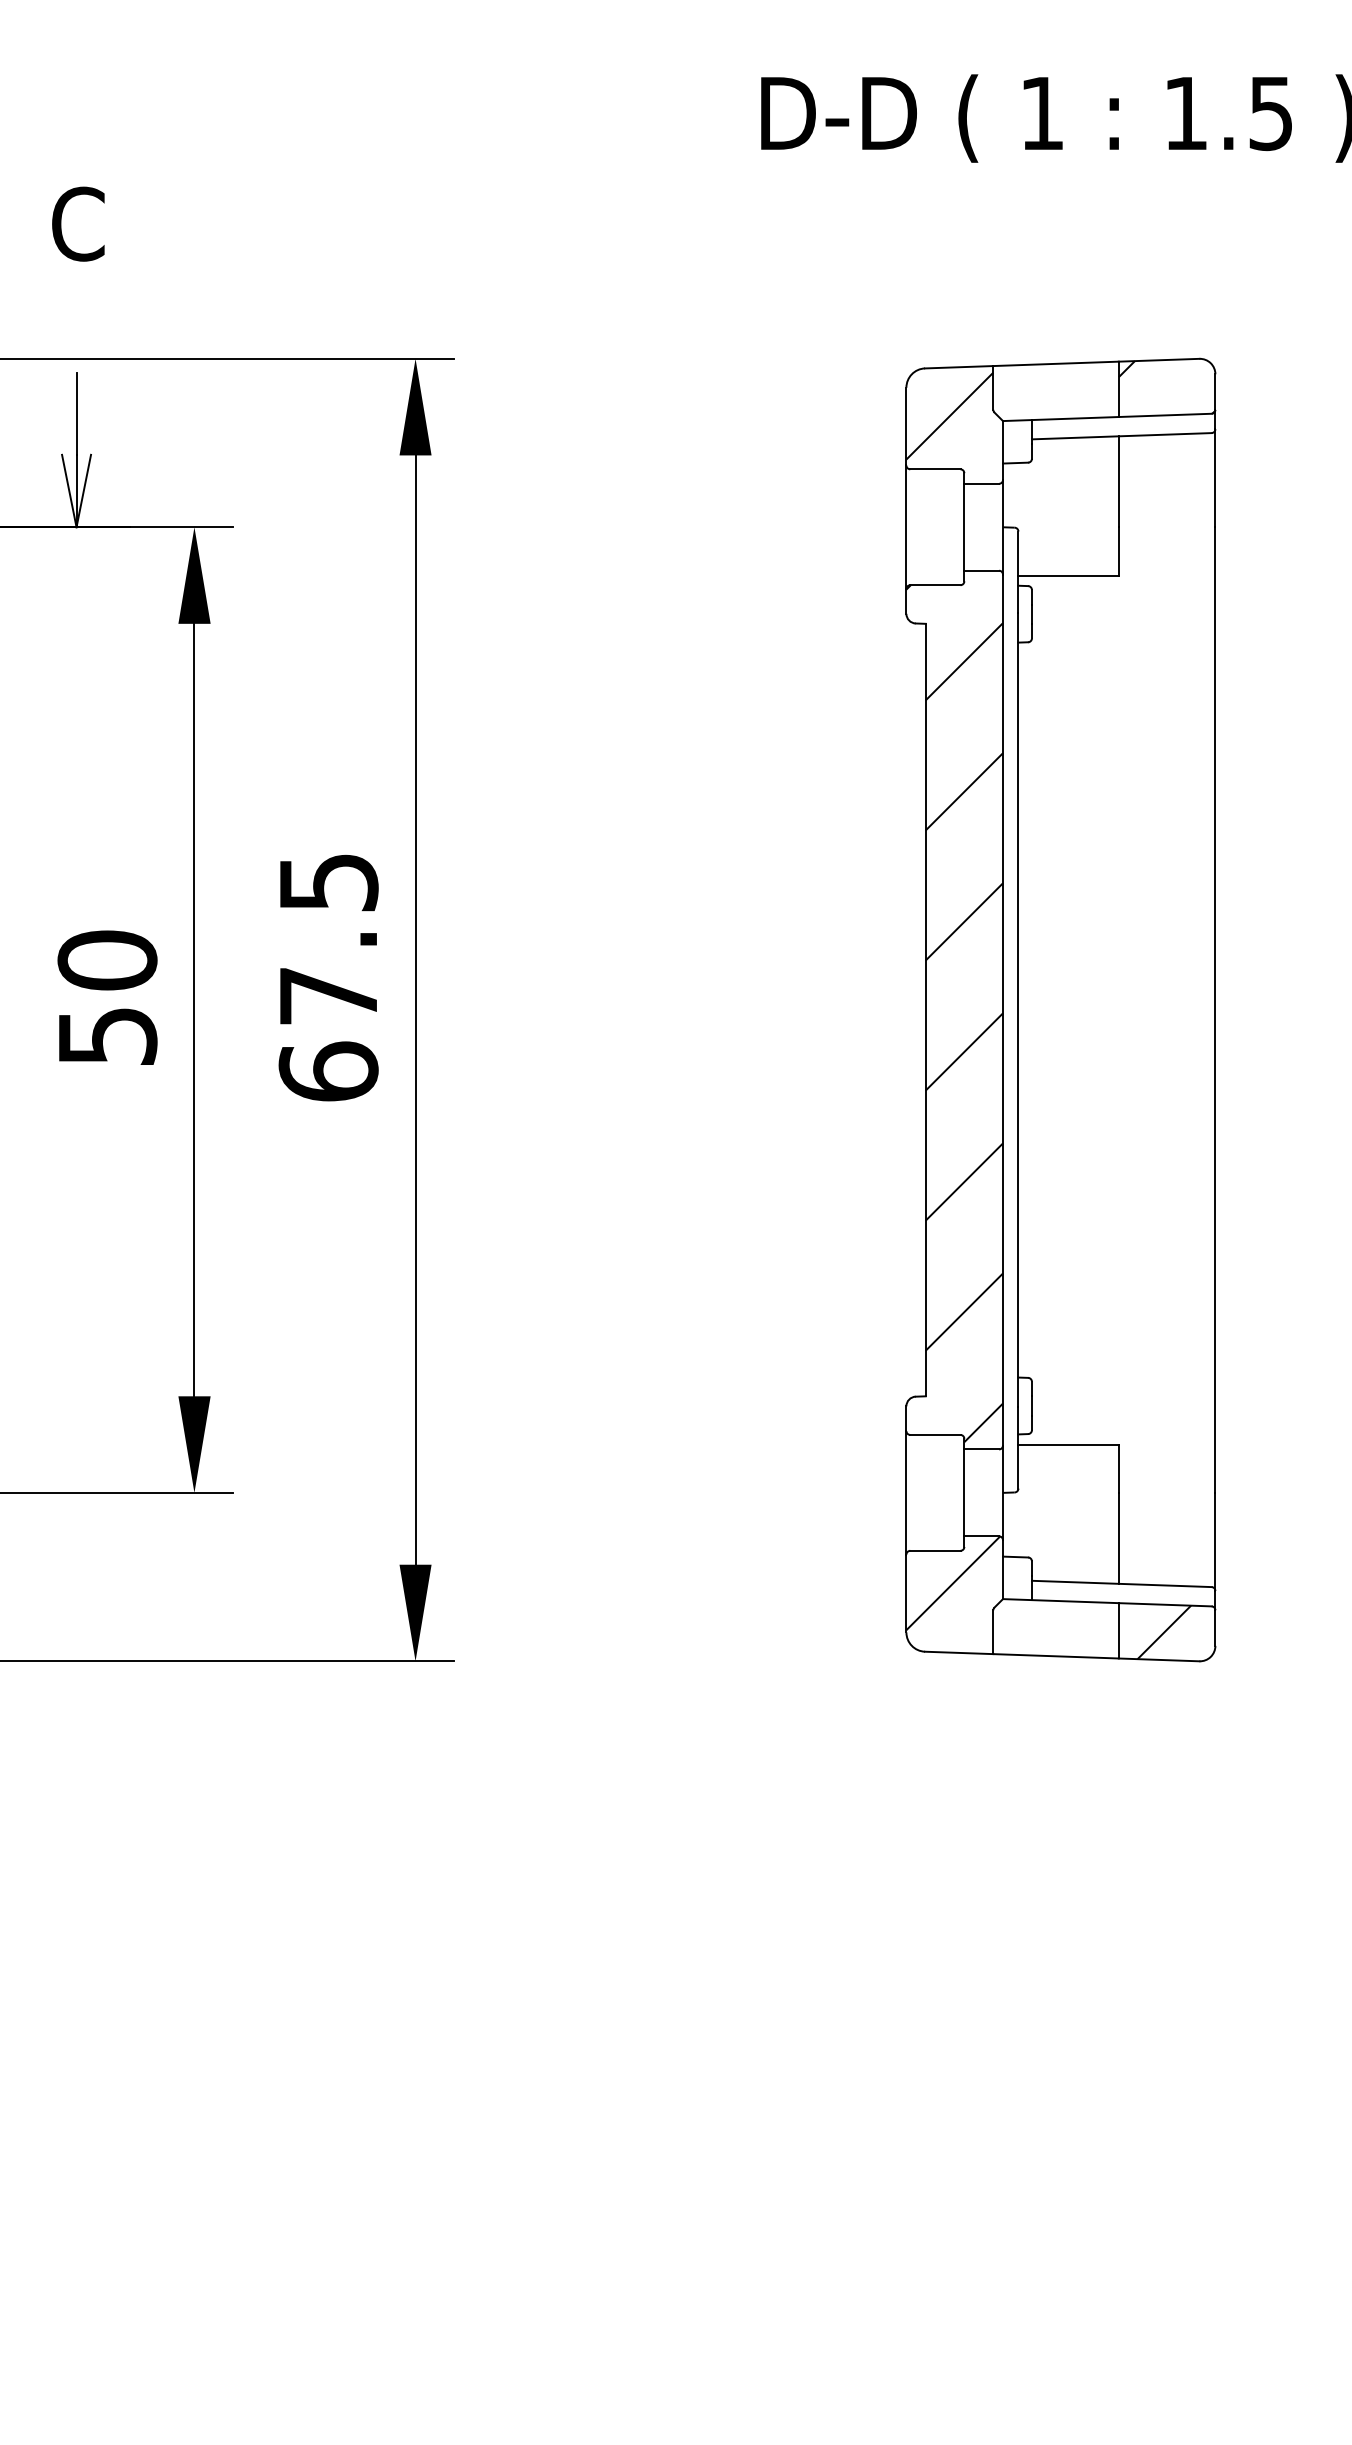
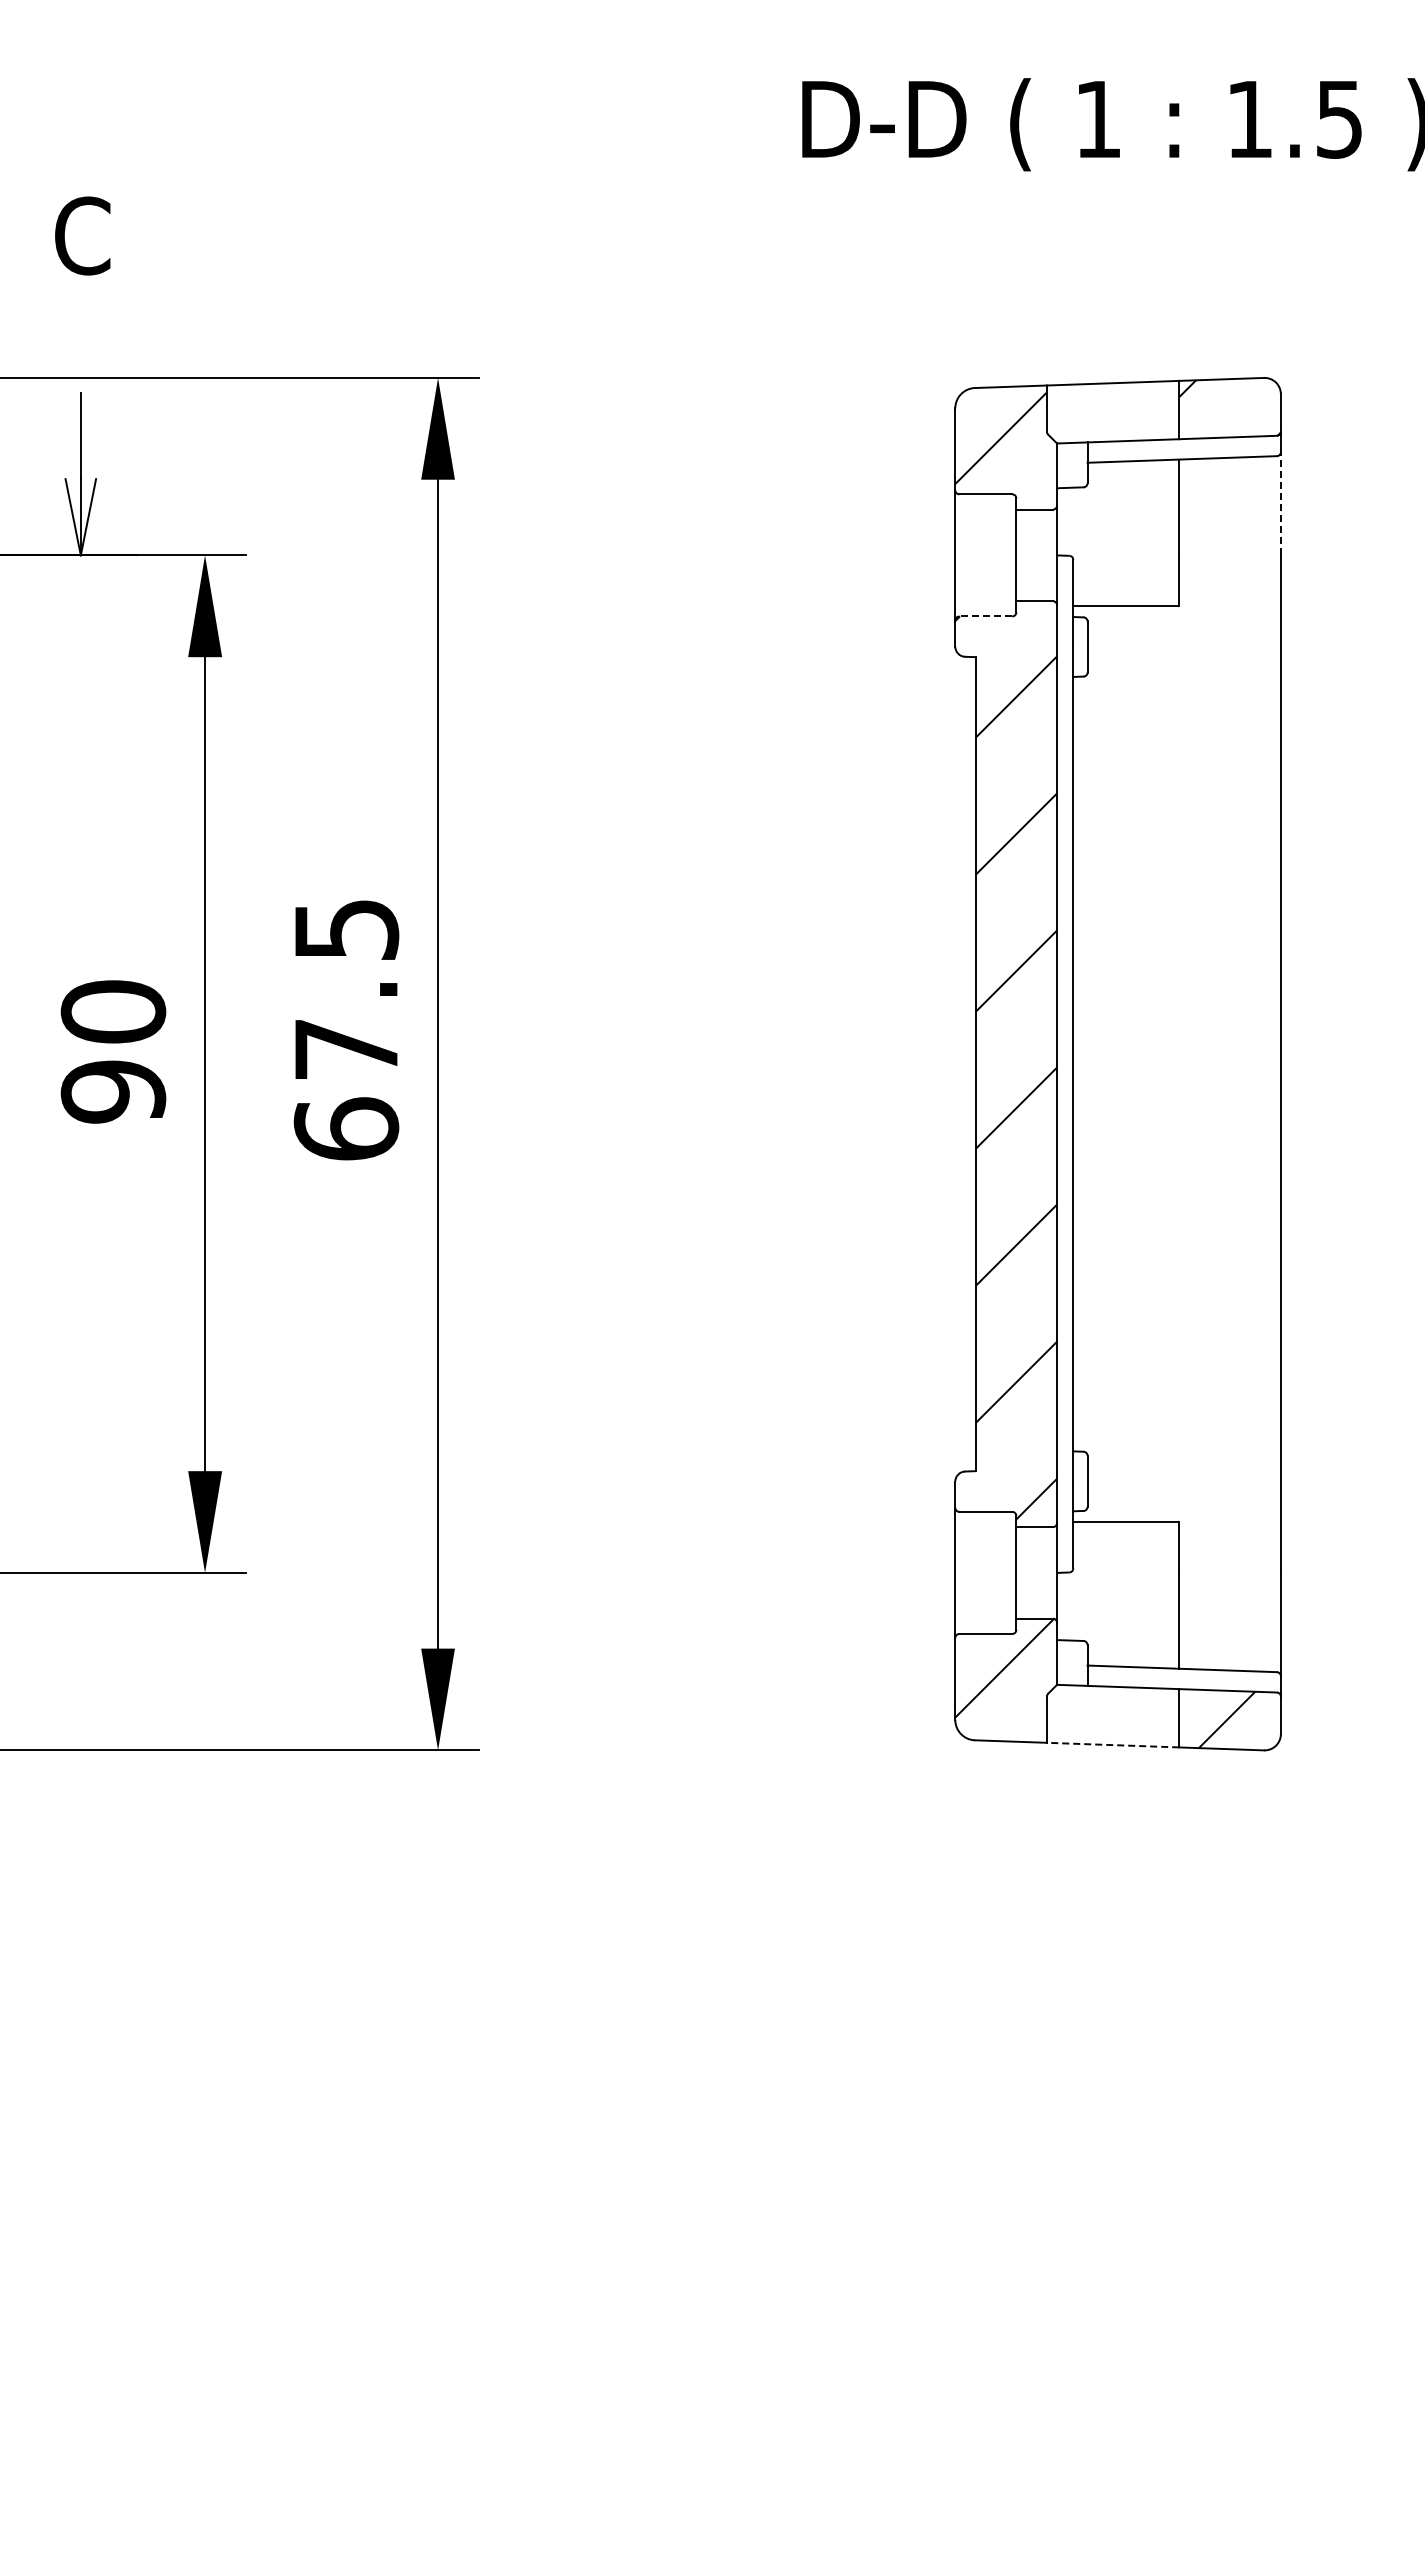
line: (1215, 478) -> (1280, 503), solid -> dashed
line: (935, 585) -> (985, 616), solid -> dashed
text: (107, 1036) -> (113, 1091), 50 -> 90
line: (1055, 1656) -> (1112, 1745), solid -> dashed

